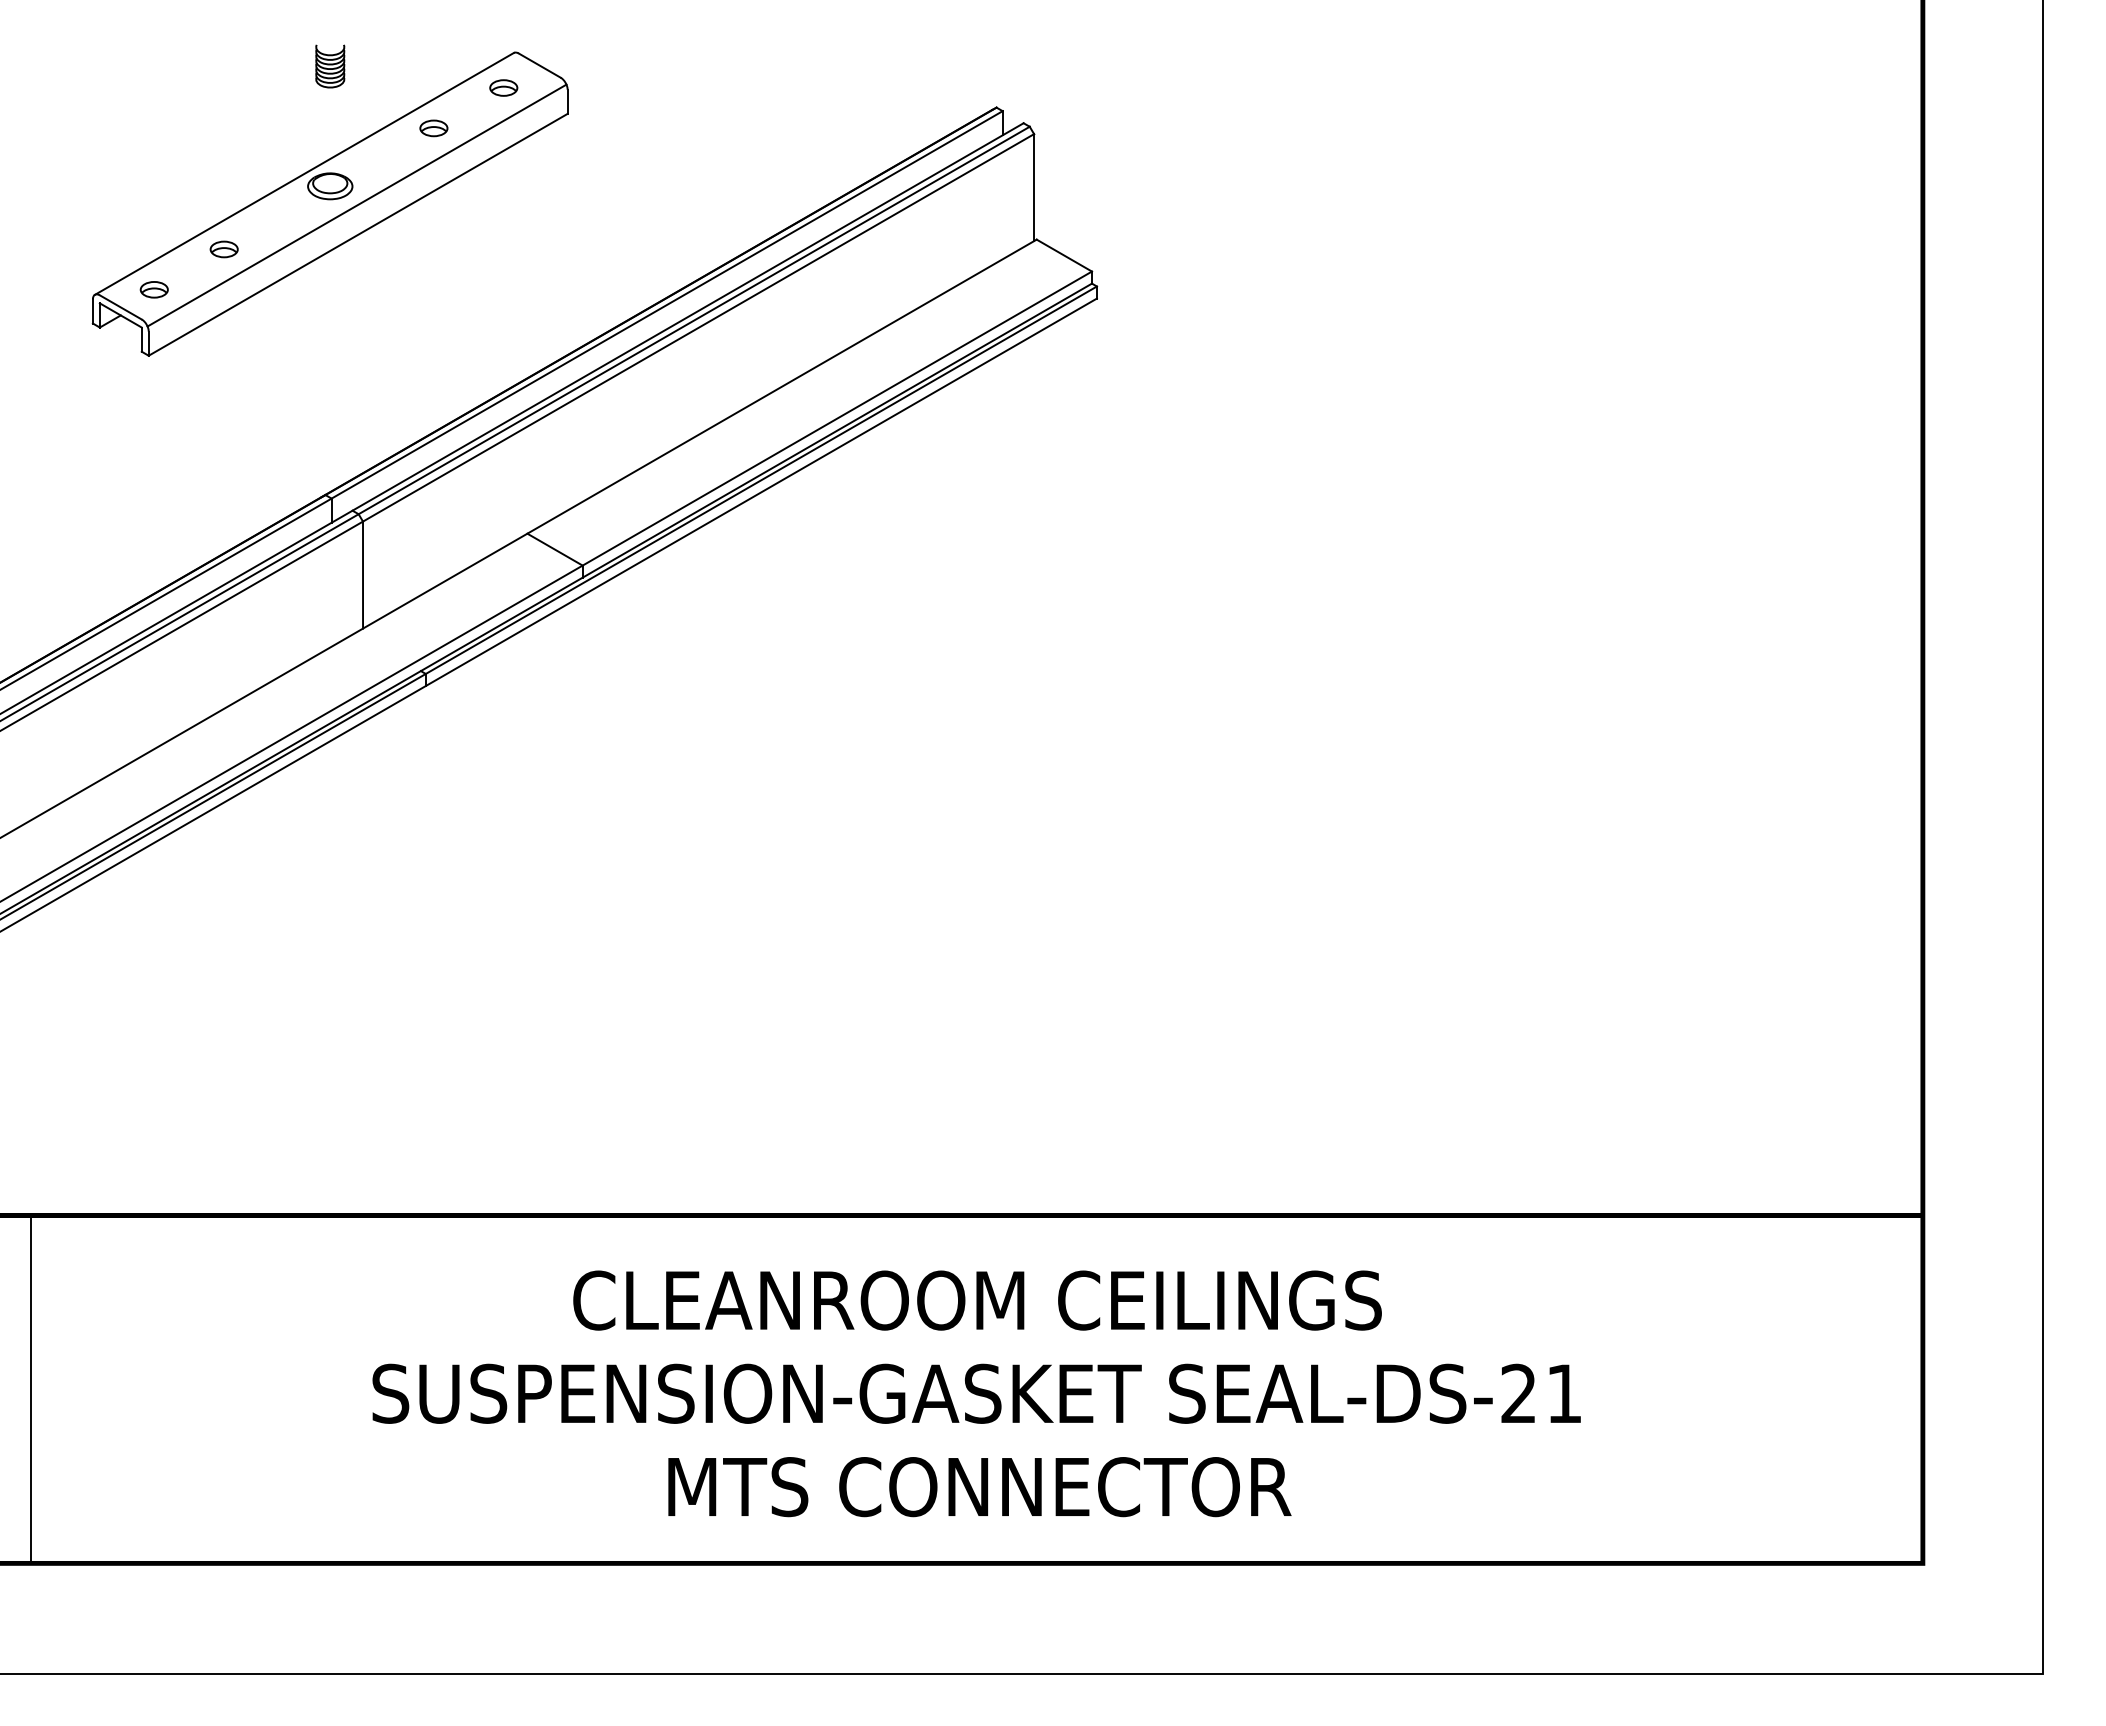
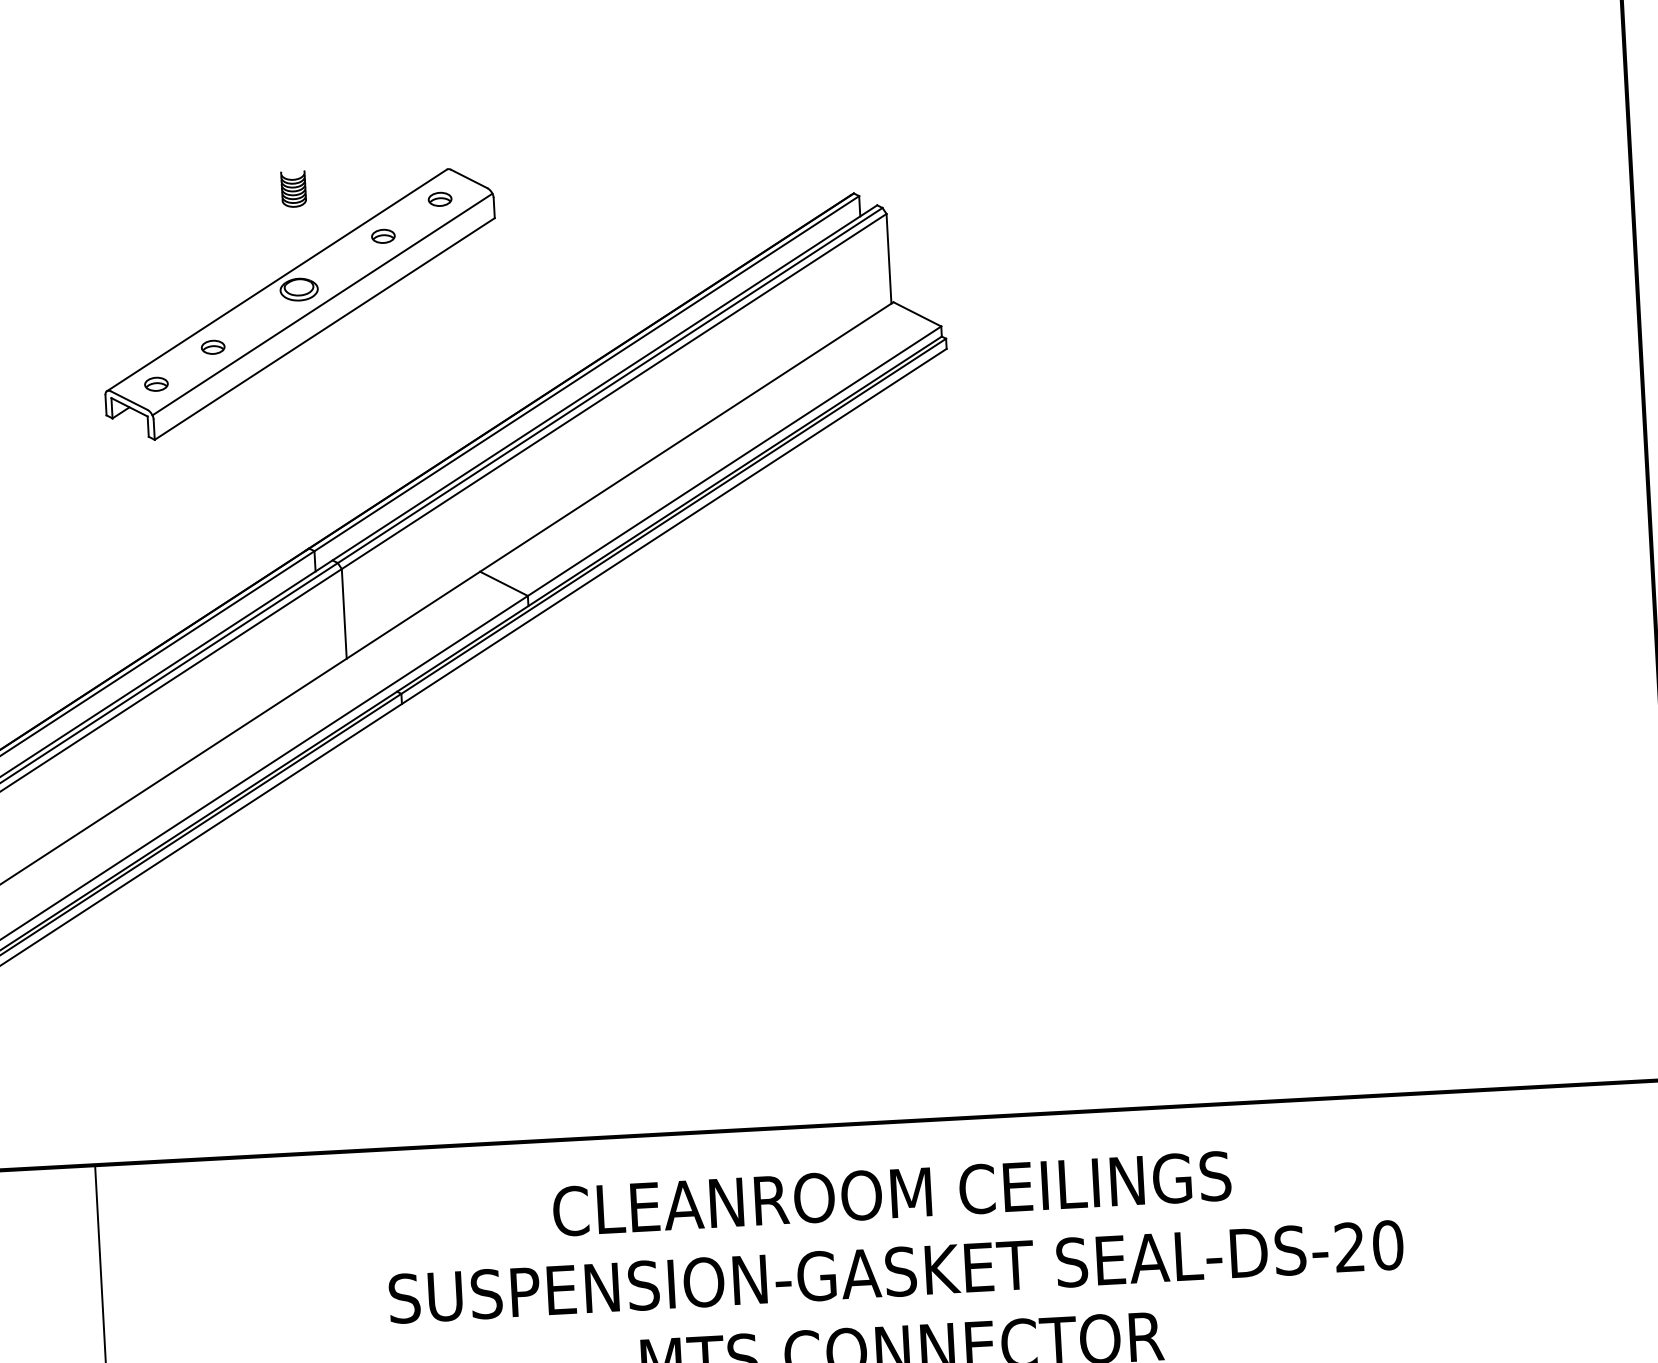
text: (1564, 1393) -> (1388, 1245), SEAL-DS-21 -> SEAL-DS-20

